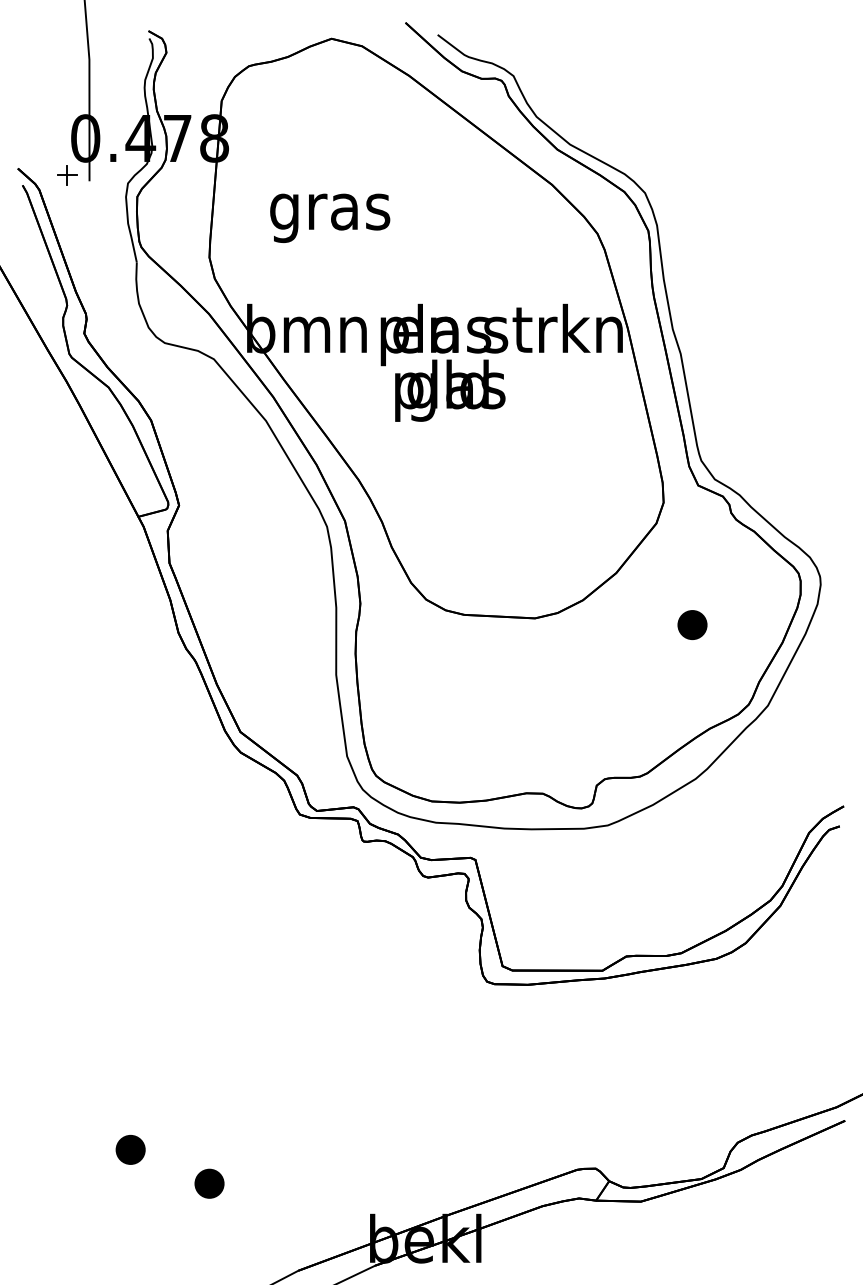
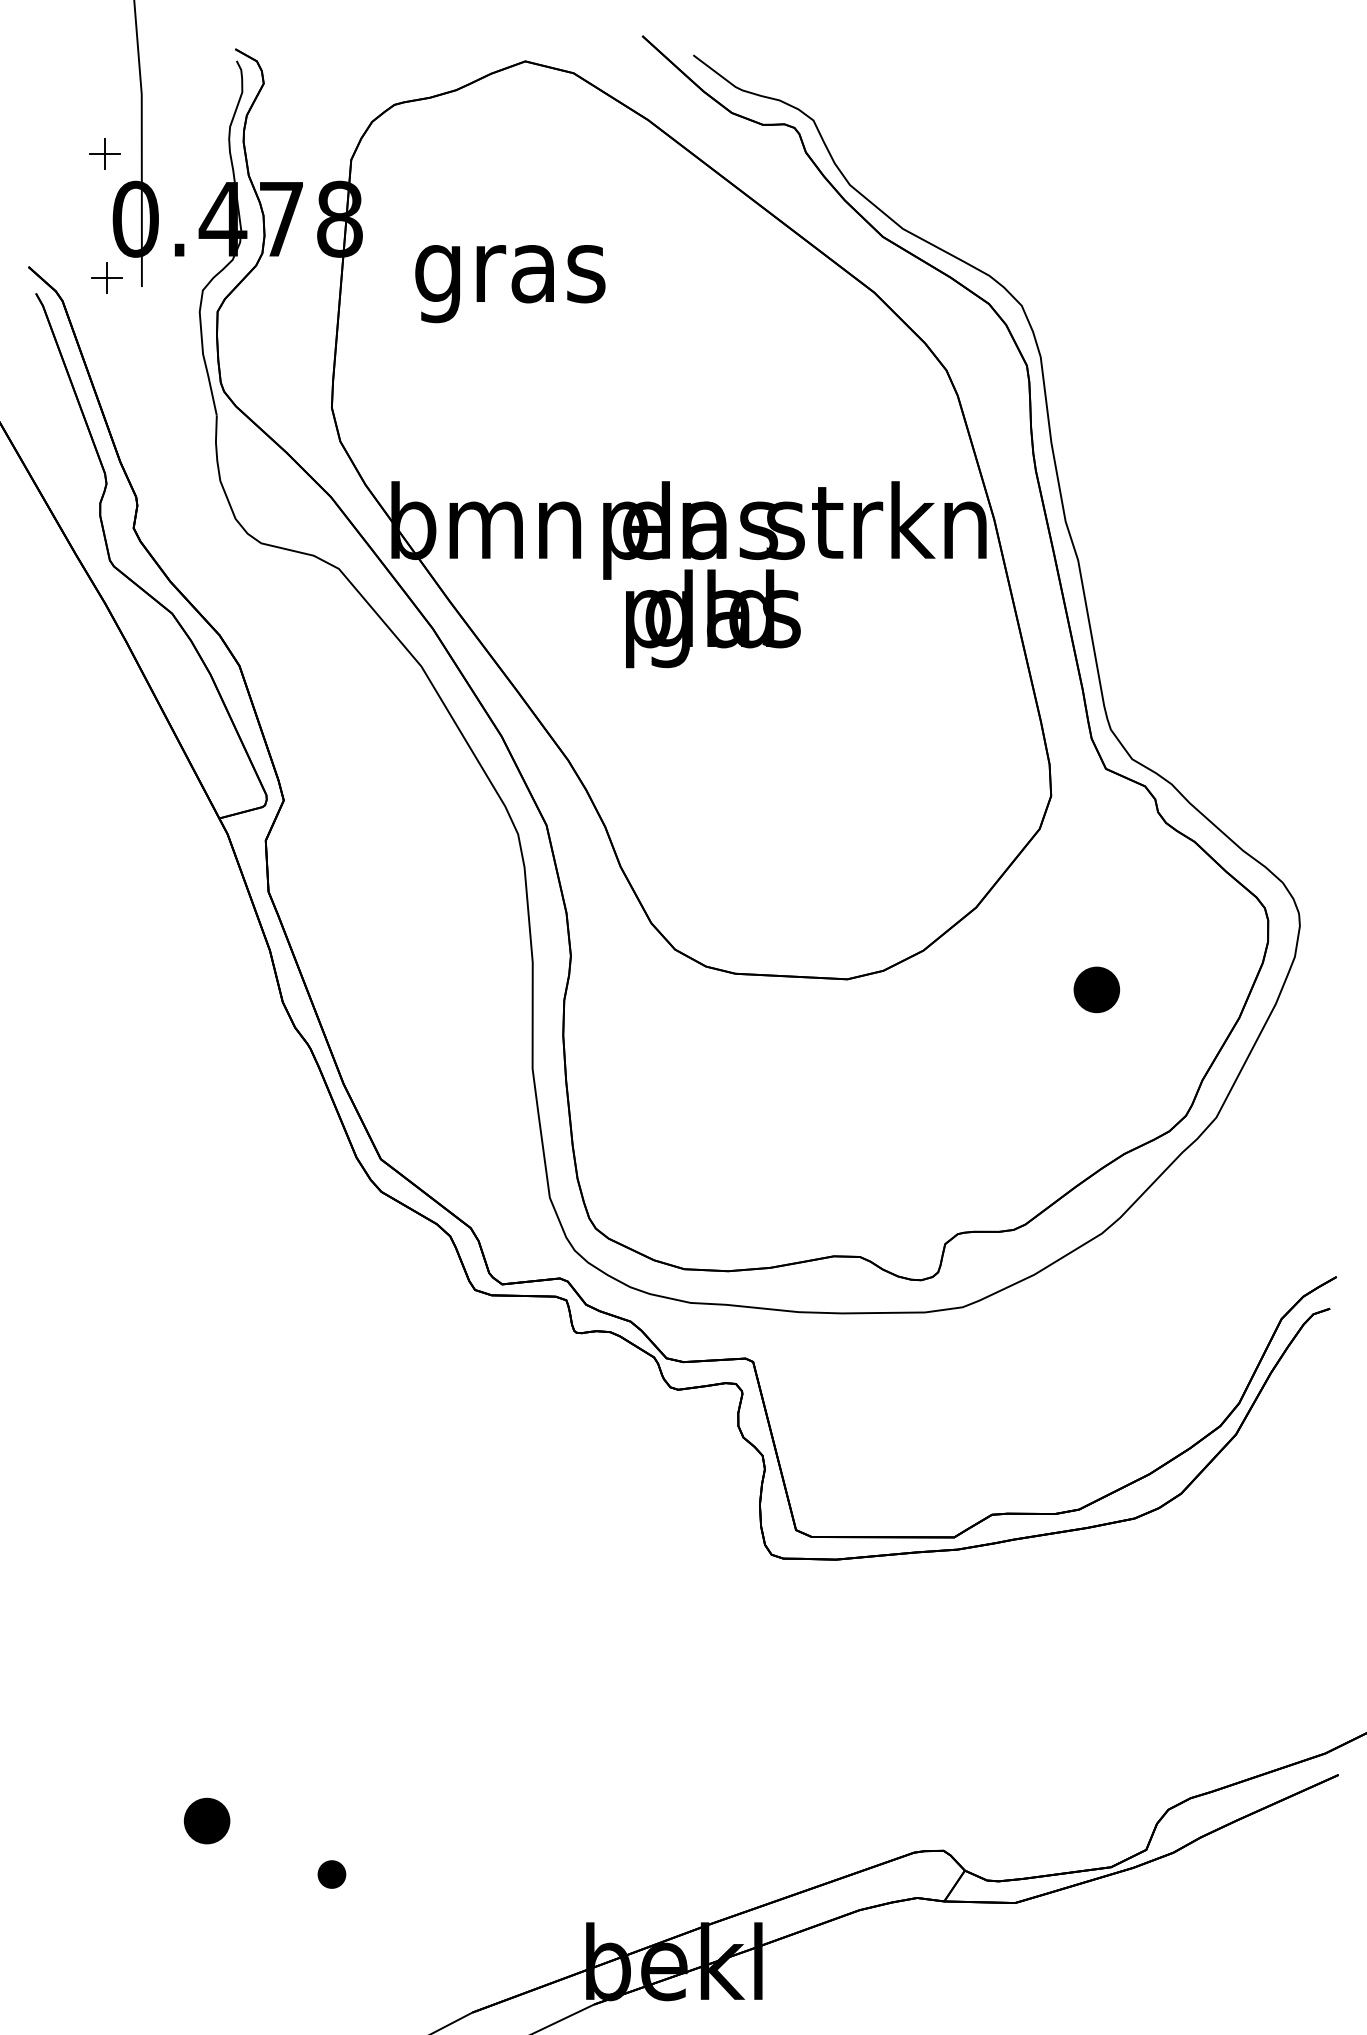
part: (66, 97) -> (105, 154), added
text: (330, 217) -> (510, 282), moved
part: (209, 1183) -> (331, 1874), size x0.6

